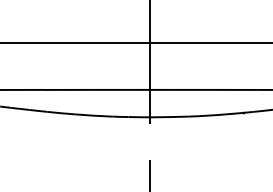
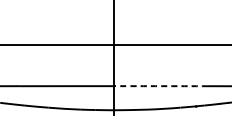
arc: (203, 89) -> (160, 85), solid -> dashed

